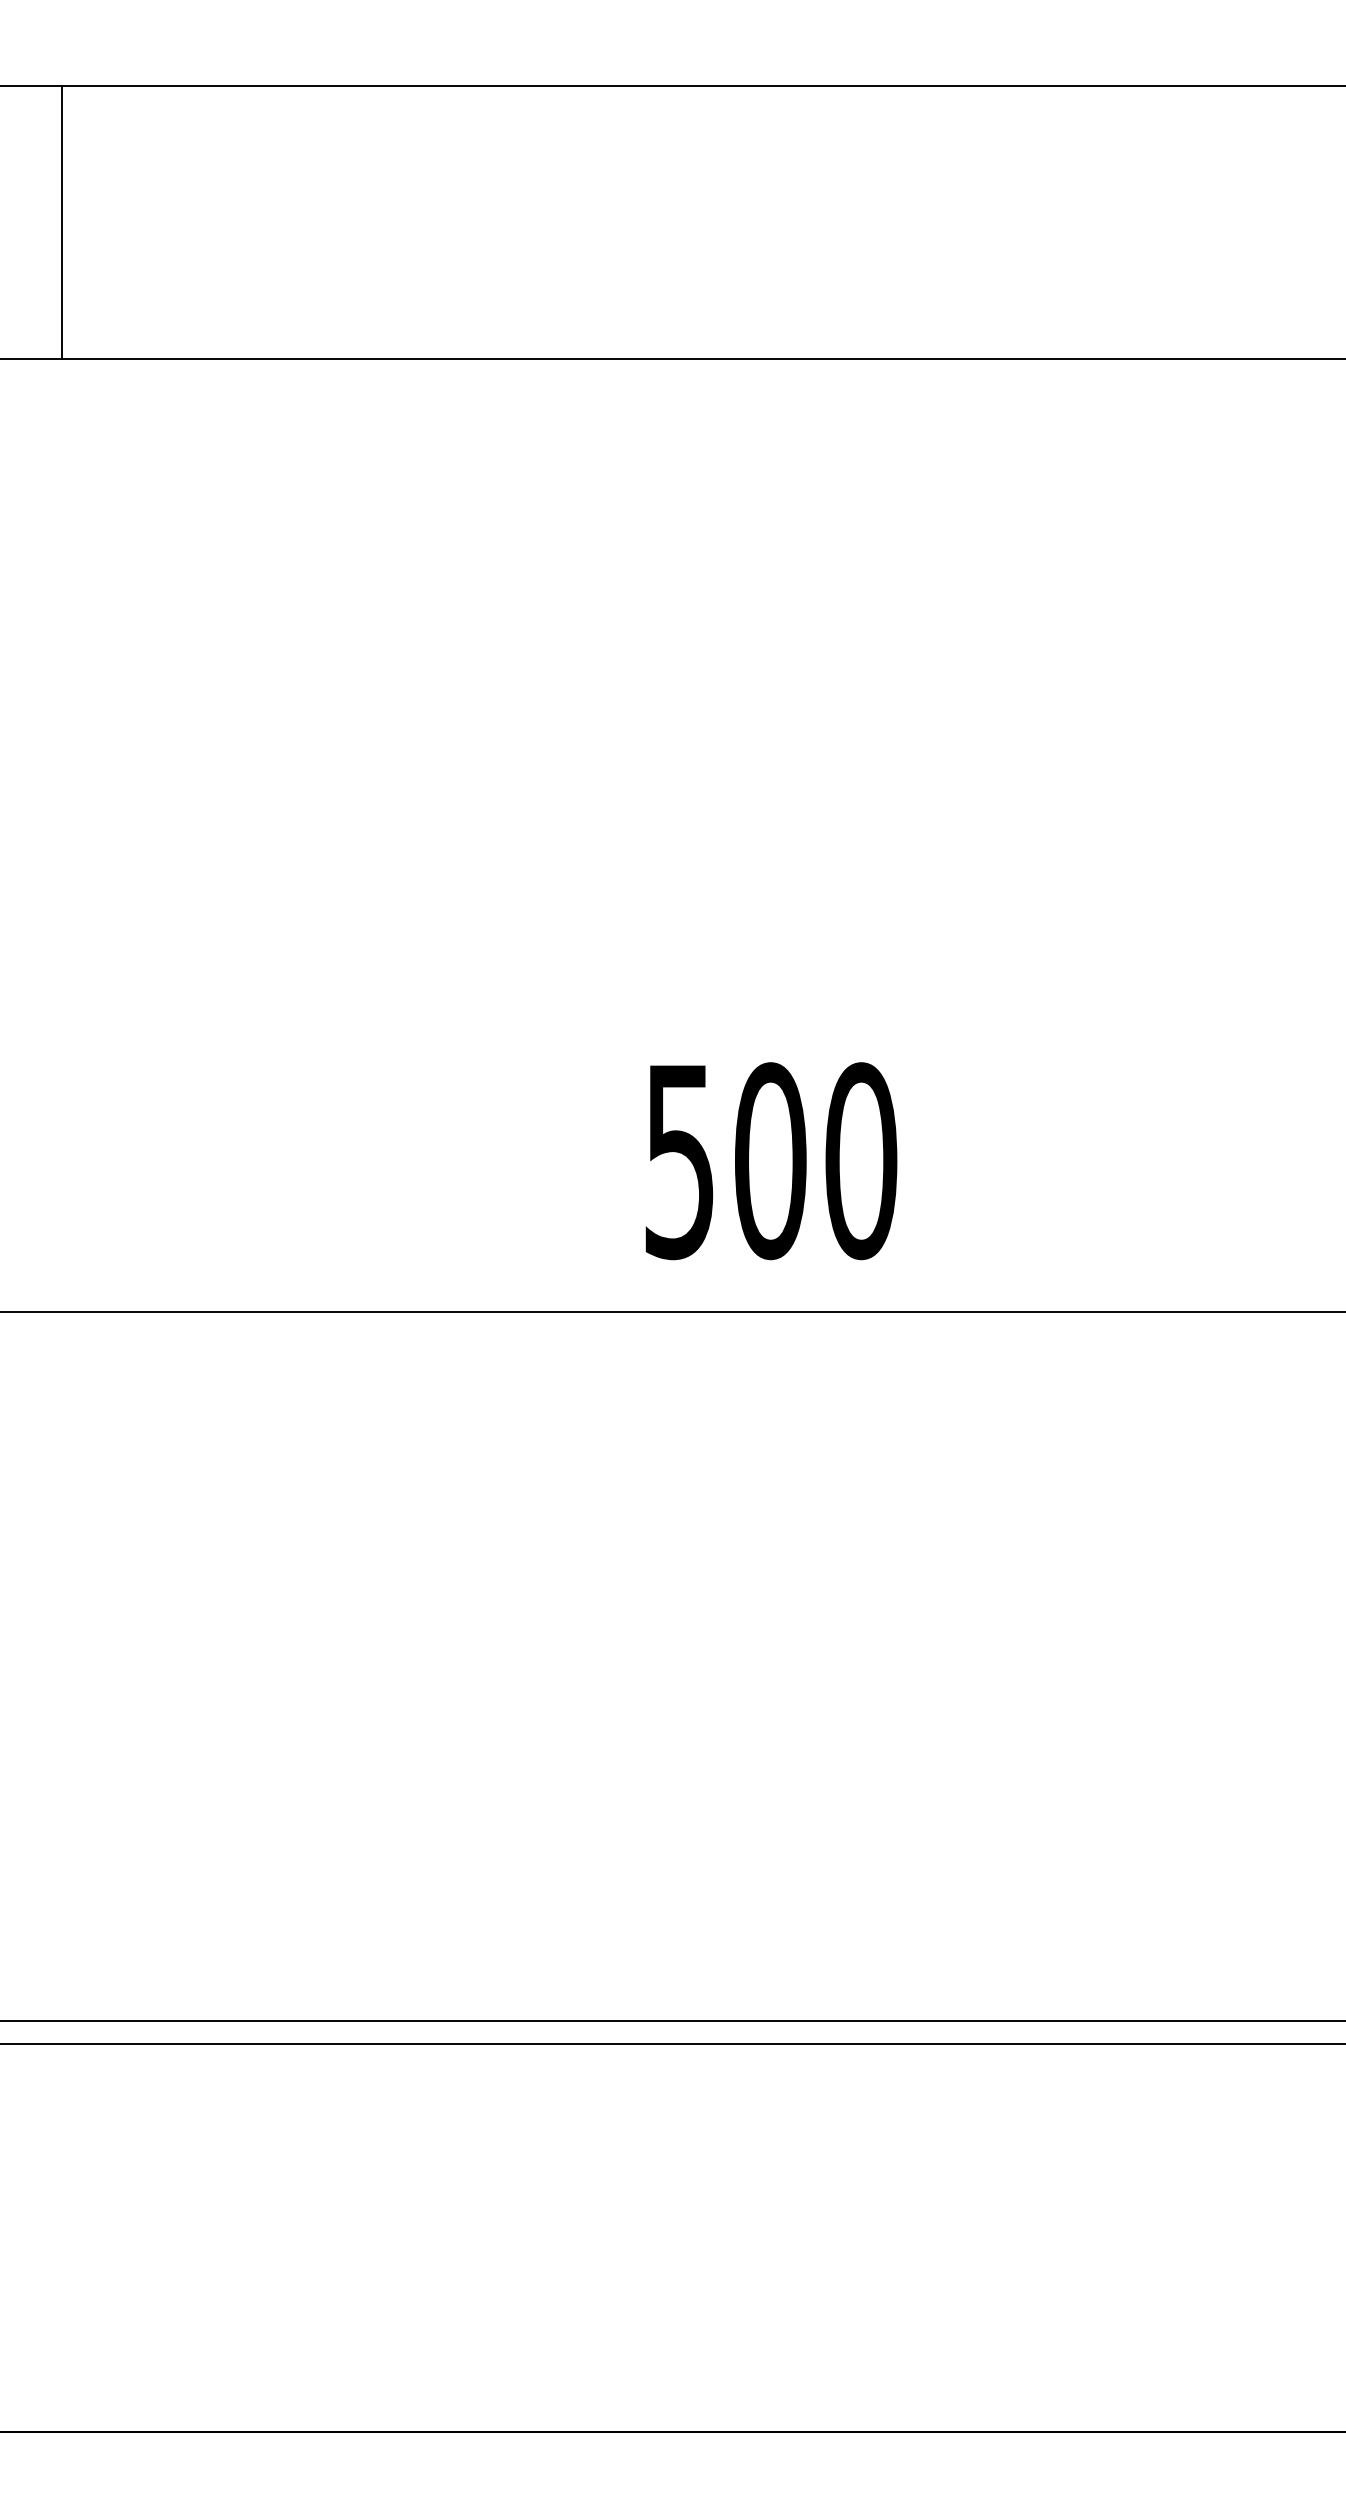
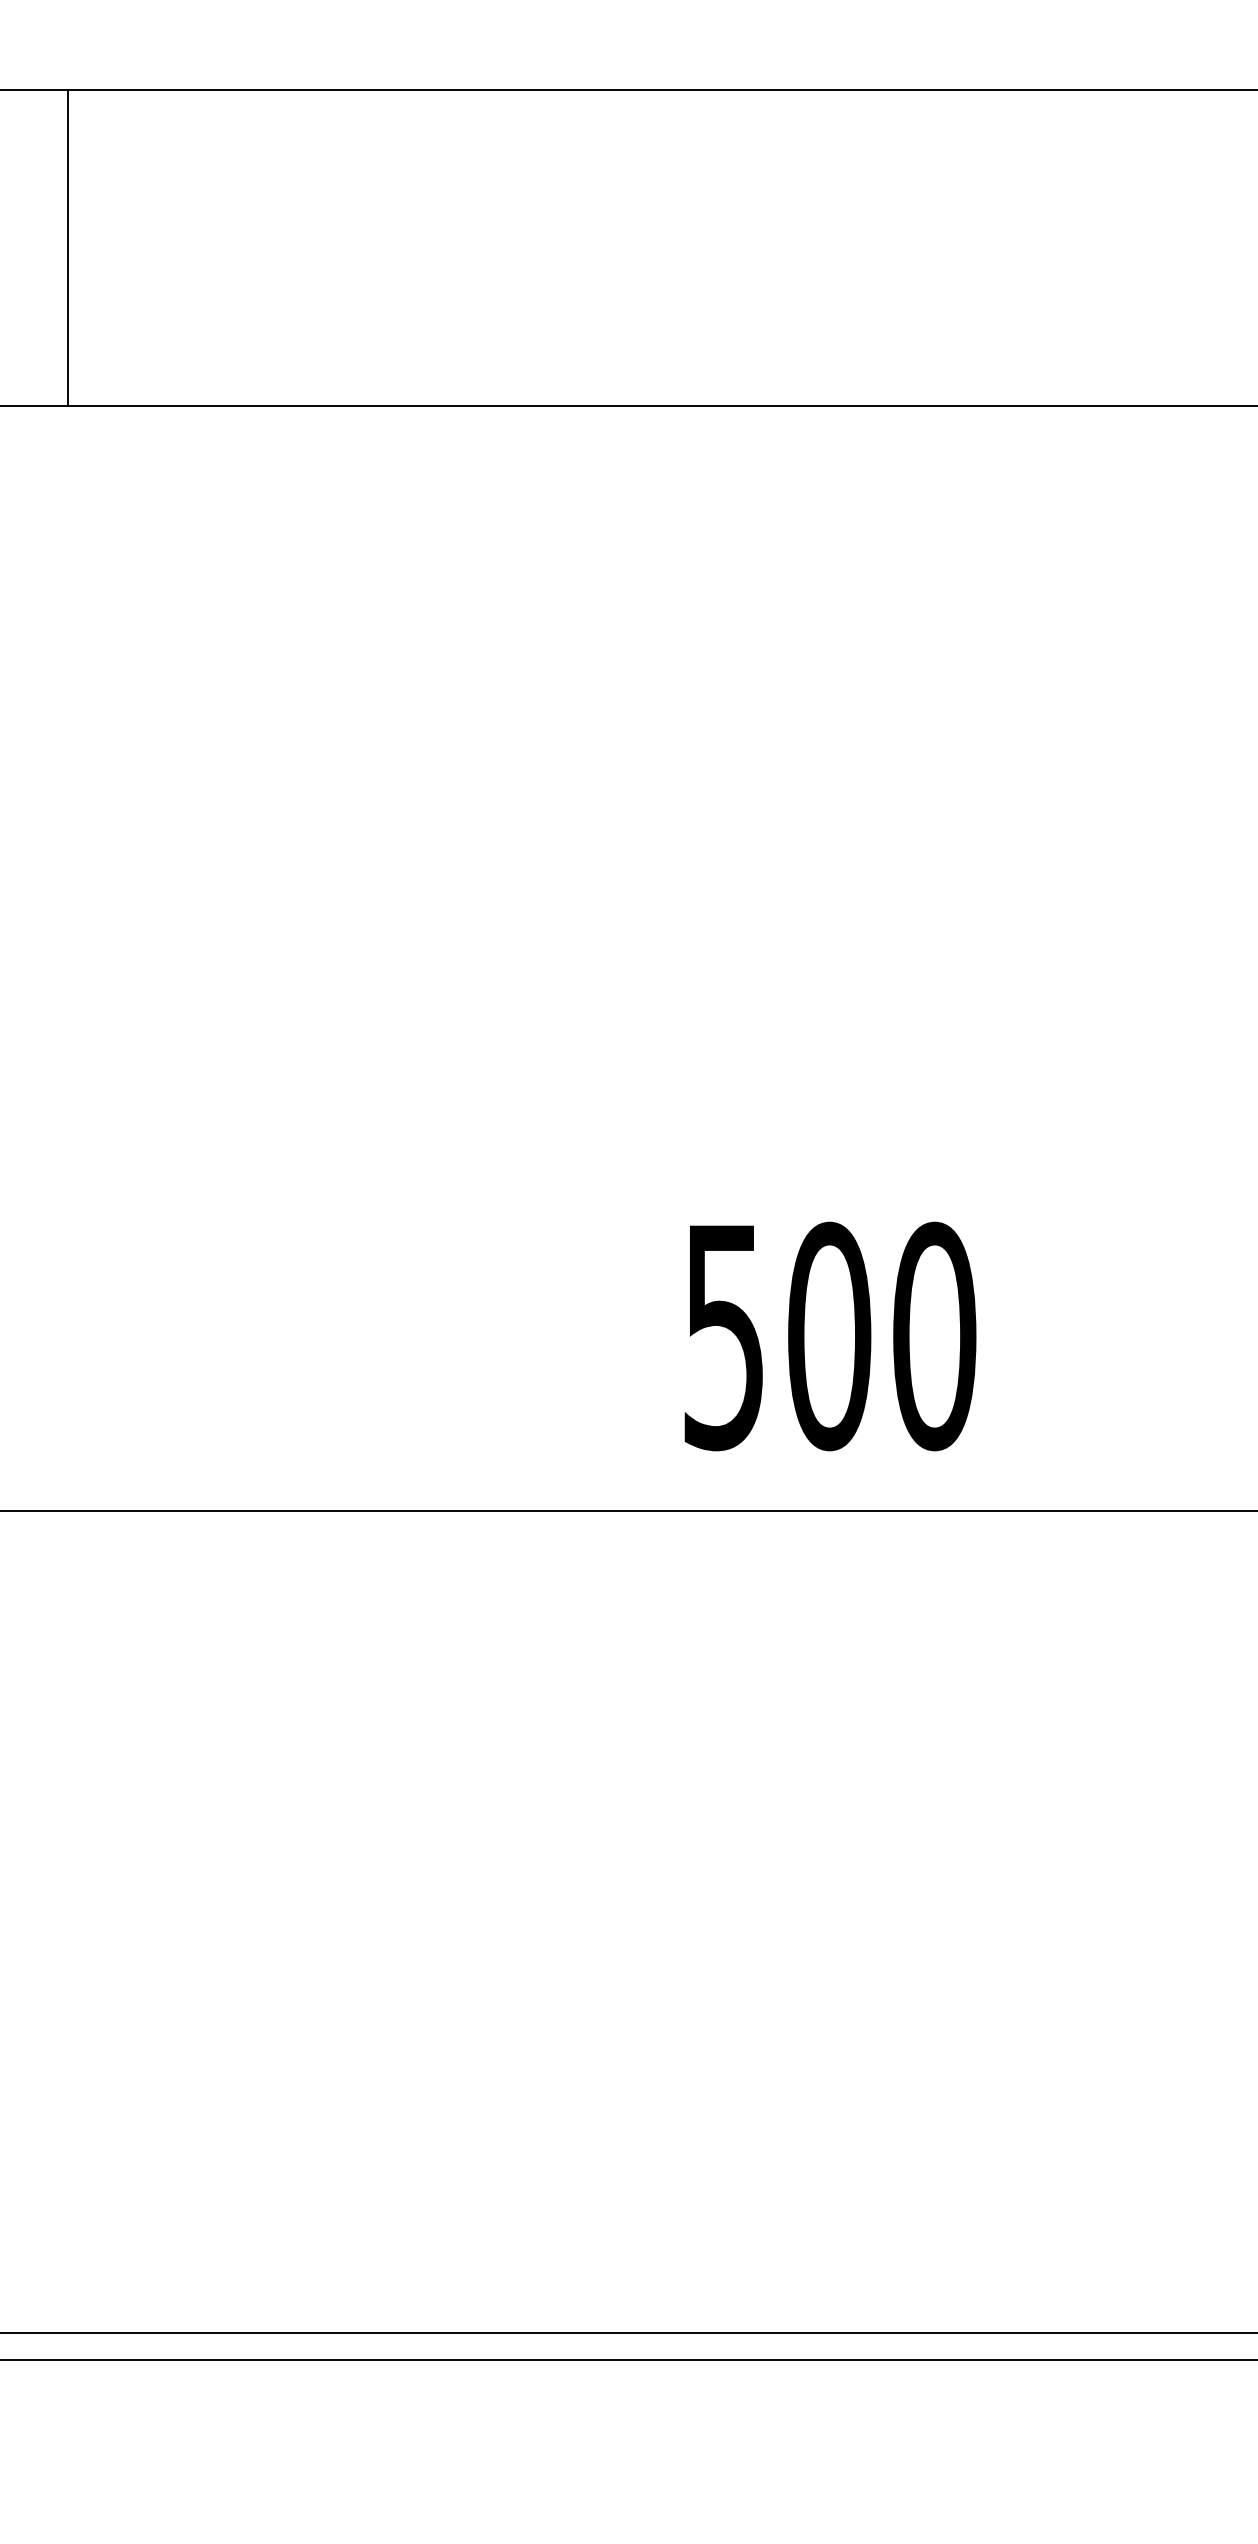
line: (61, 222) -> (67, 248), moved

